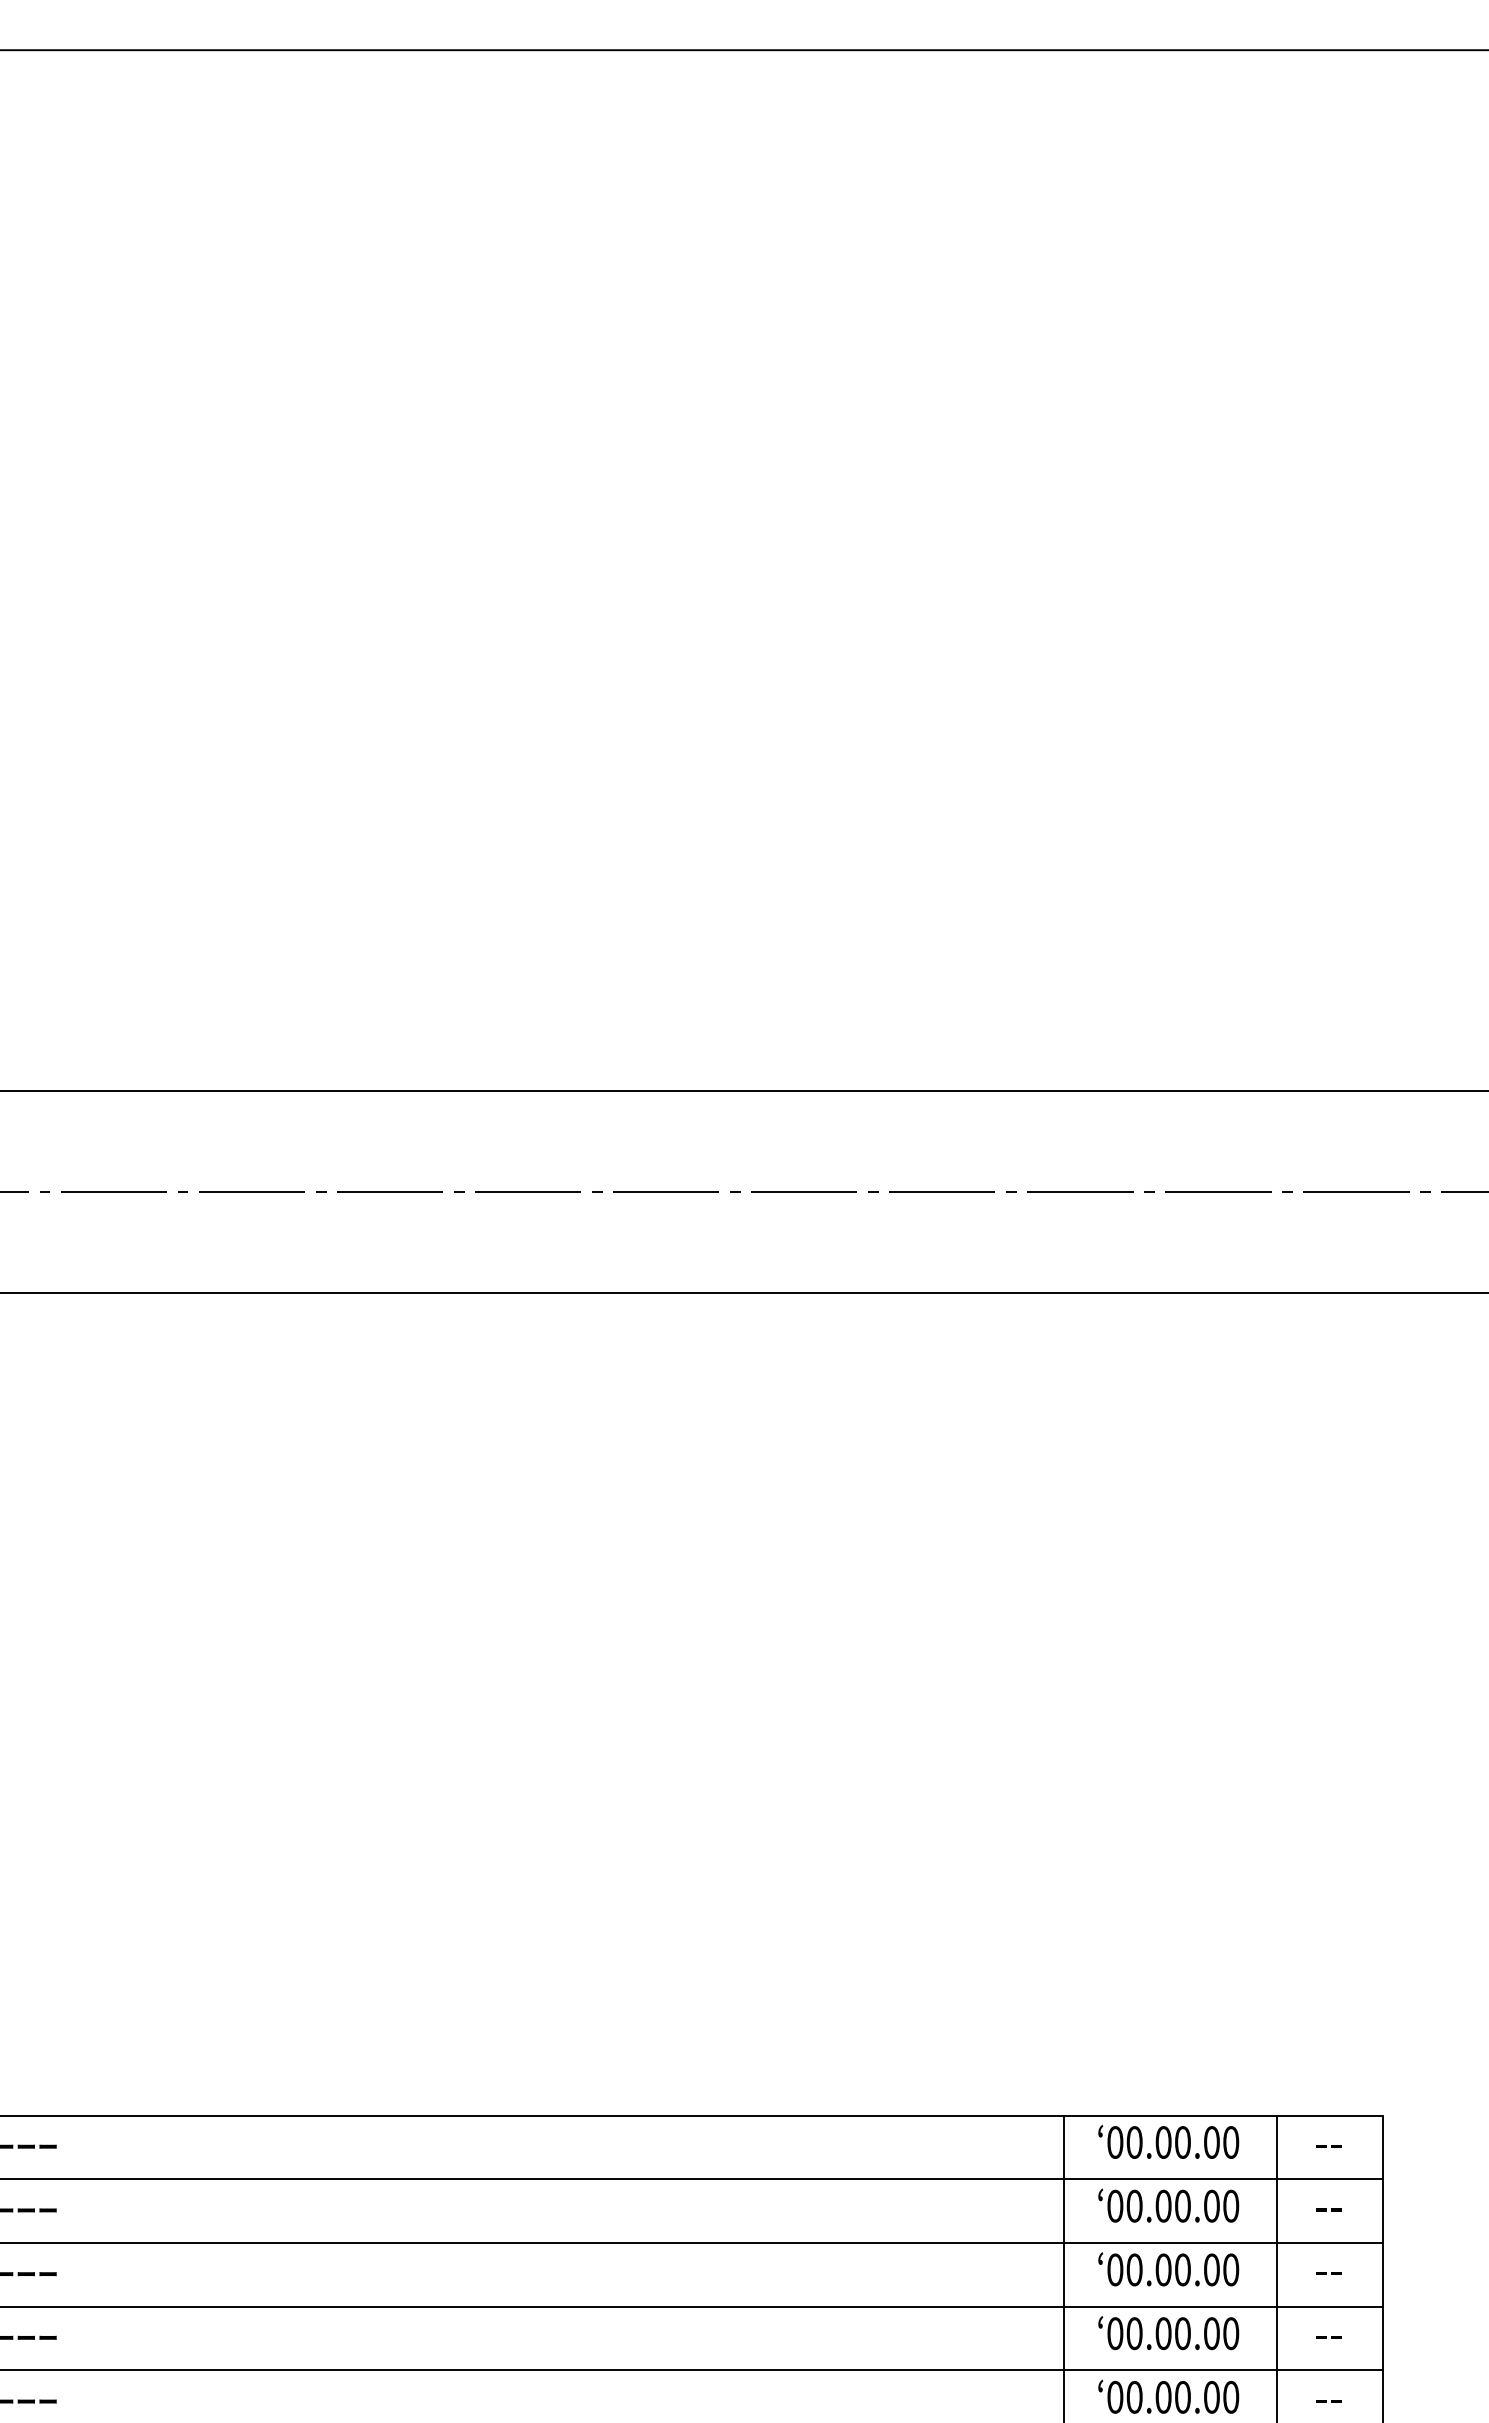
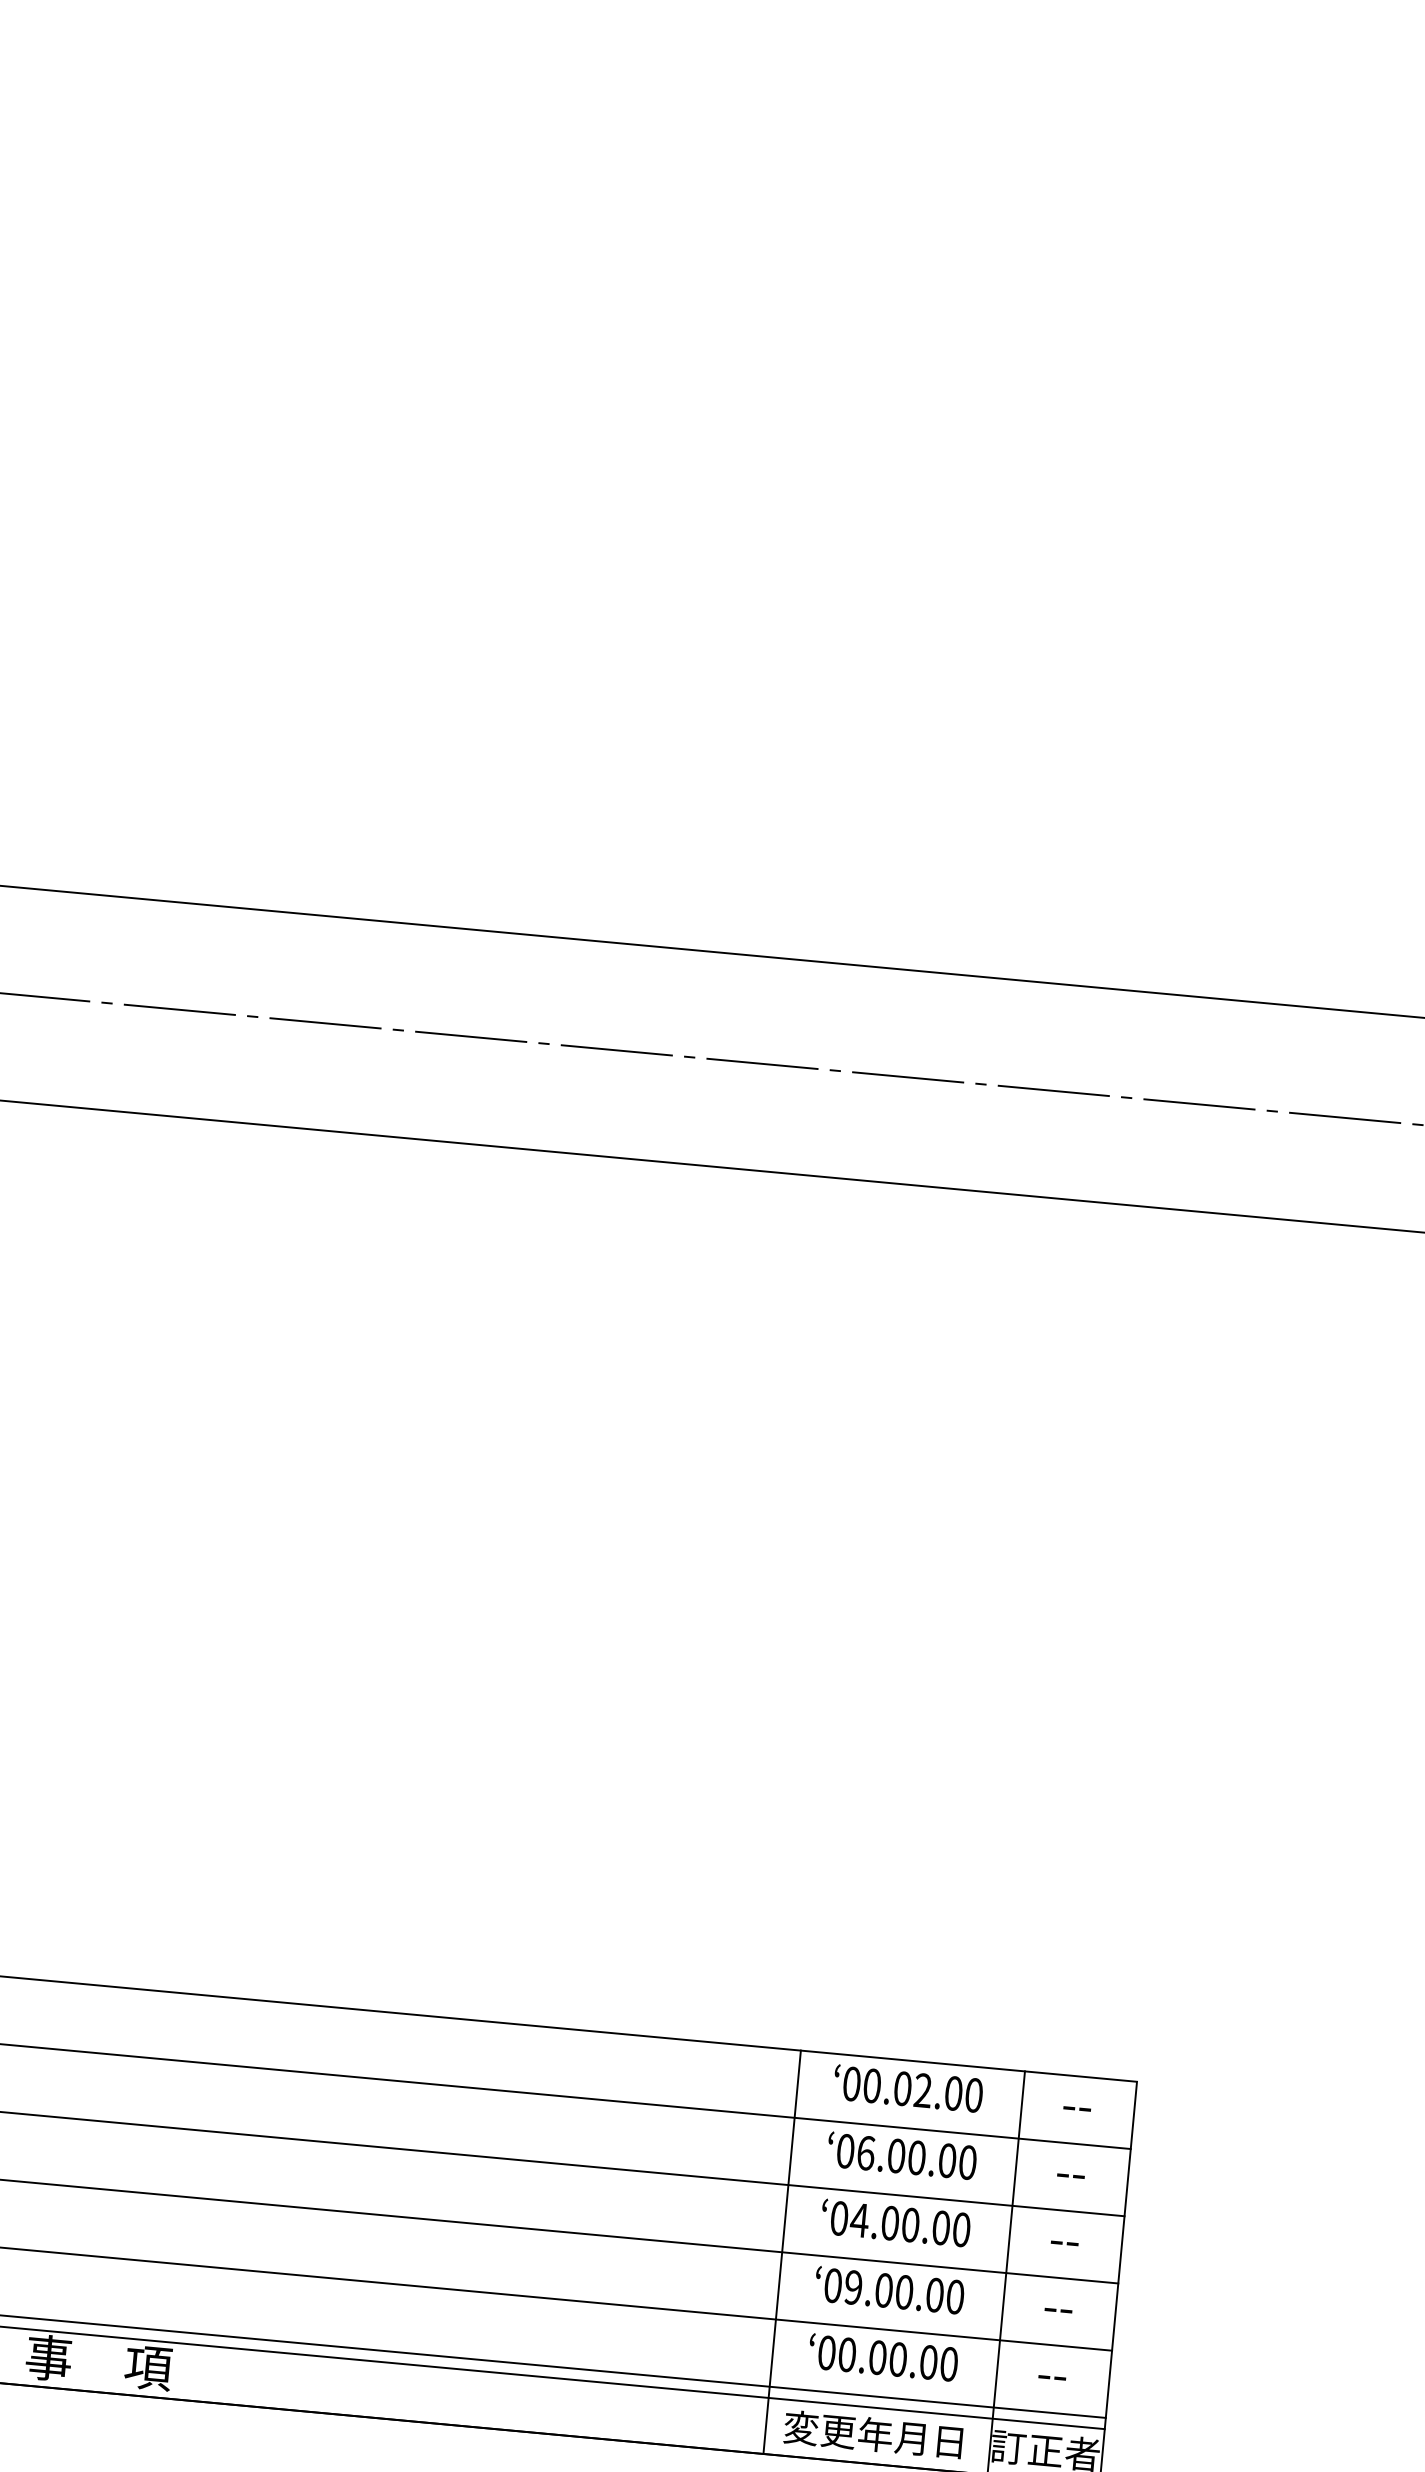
text: (1182, 2142) -> (922, 2090), 00.00.00 -> 00.02.00
text: (1134, 2205) -> (865, 2152), 00.00.00 -> 06.00.00
text: (1134, 2269) -> (859, 2219), 00.00.00 -> 04.00.00
text: (1134, 2333) -> (853, 2287), 00.00.00 -> 09.00.00

